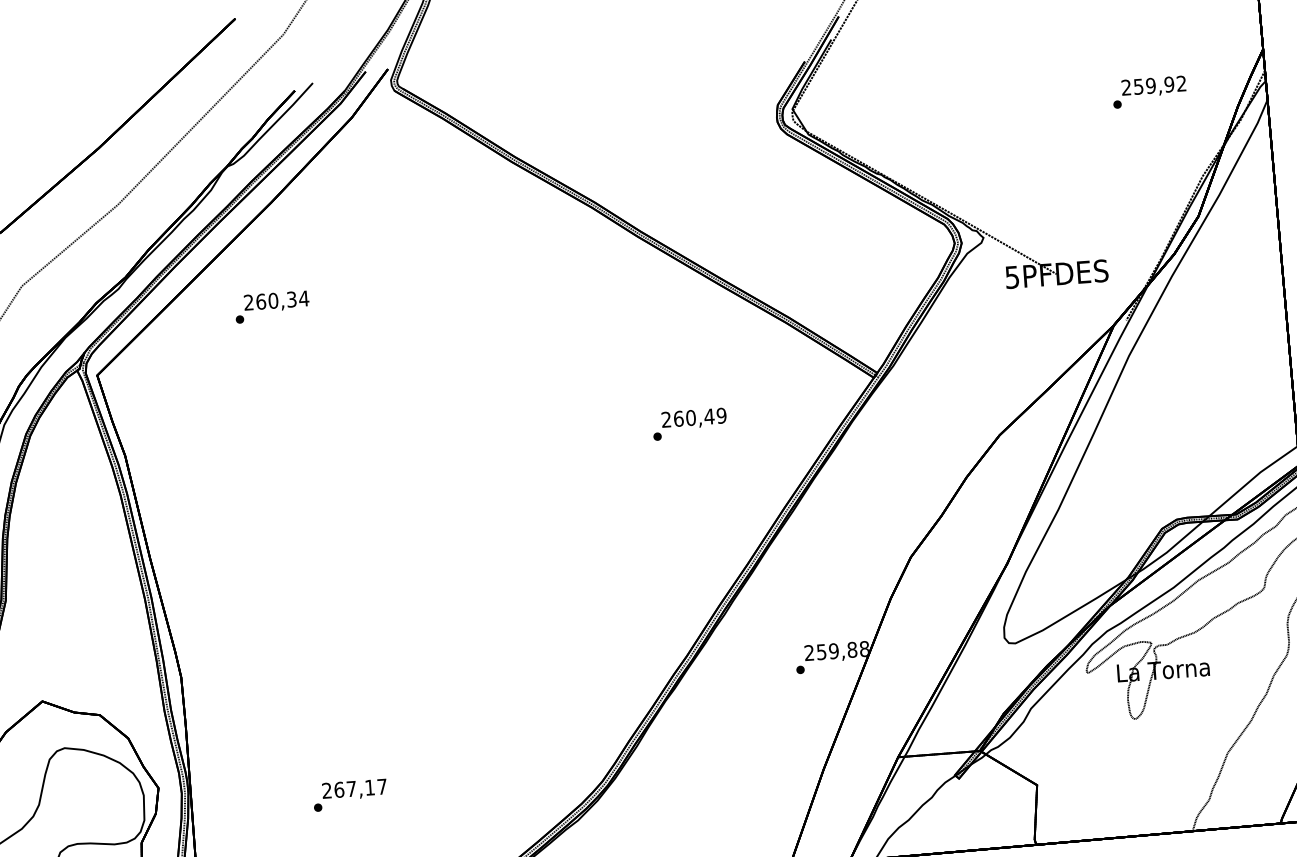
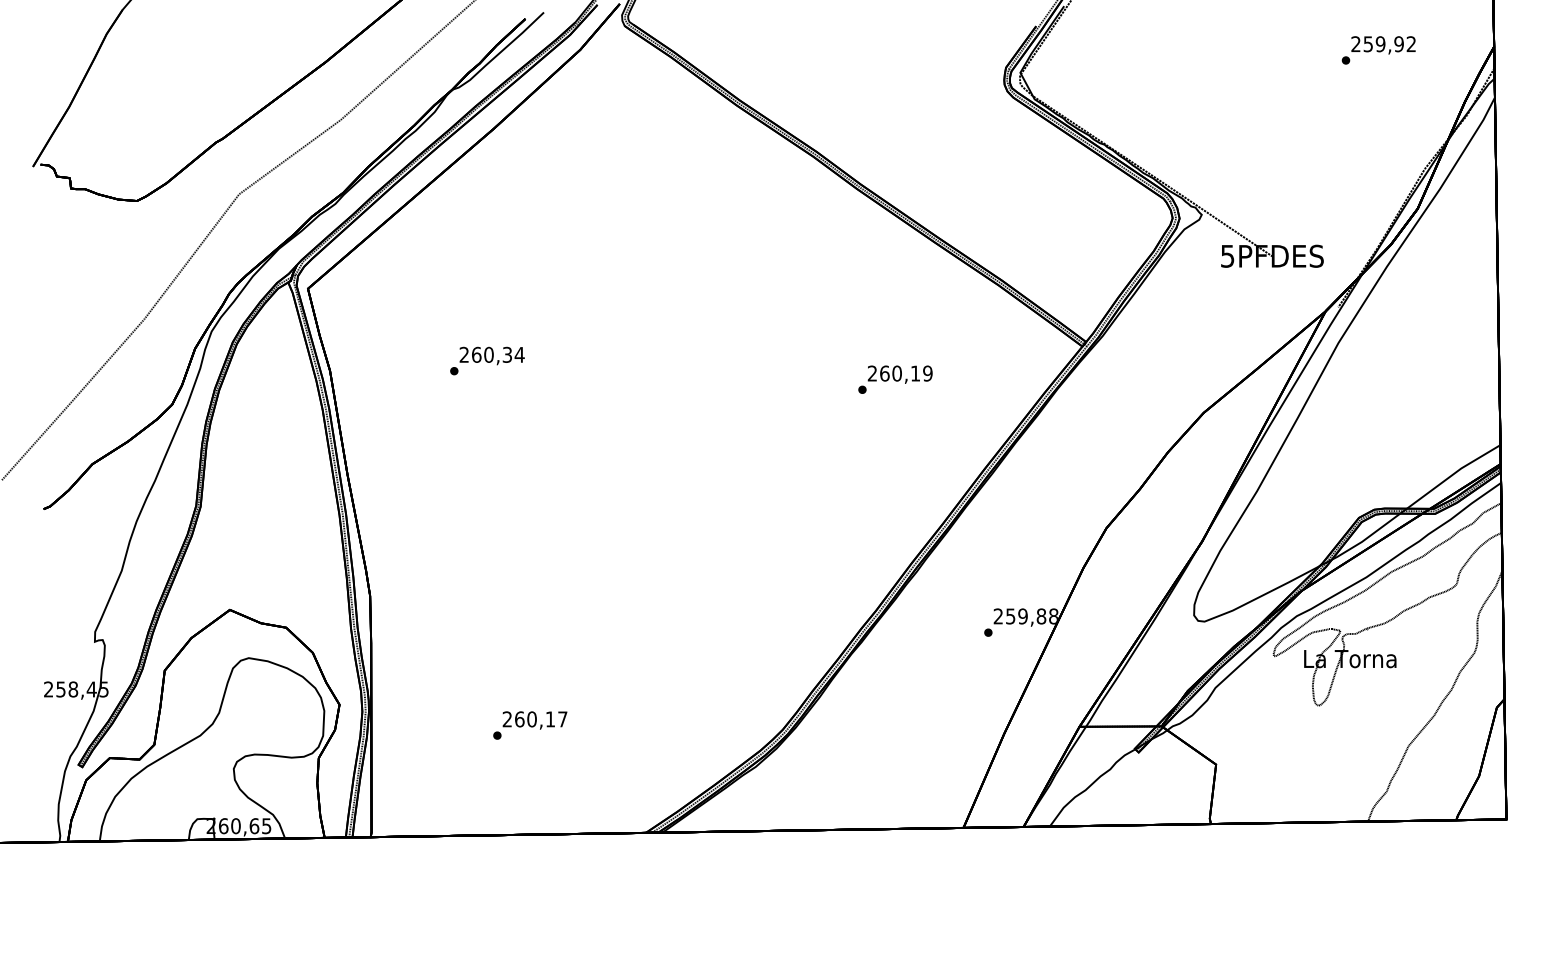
text: (1149, 92) -> (1378, 50), moved
text: (272, 306) -> (487, 360), moved
text: (709, 416) -> (915, 373), 260,49 -> 260,19
text: (351, 789) -> (531, 719), 267,17 -> 260,17

